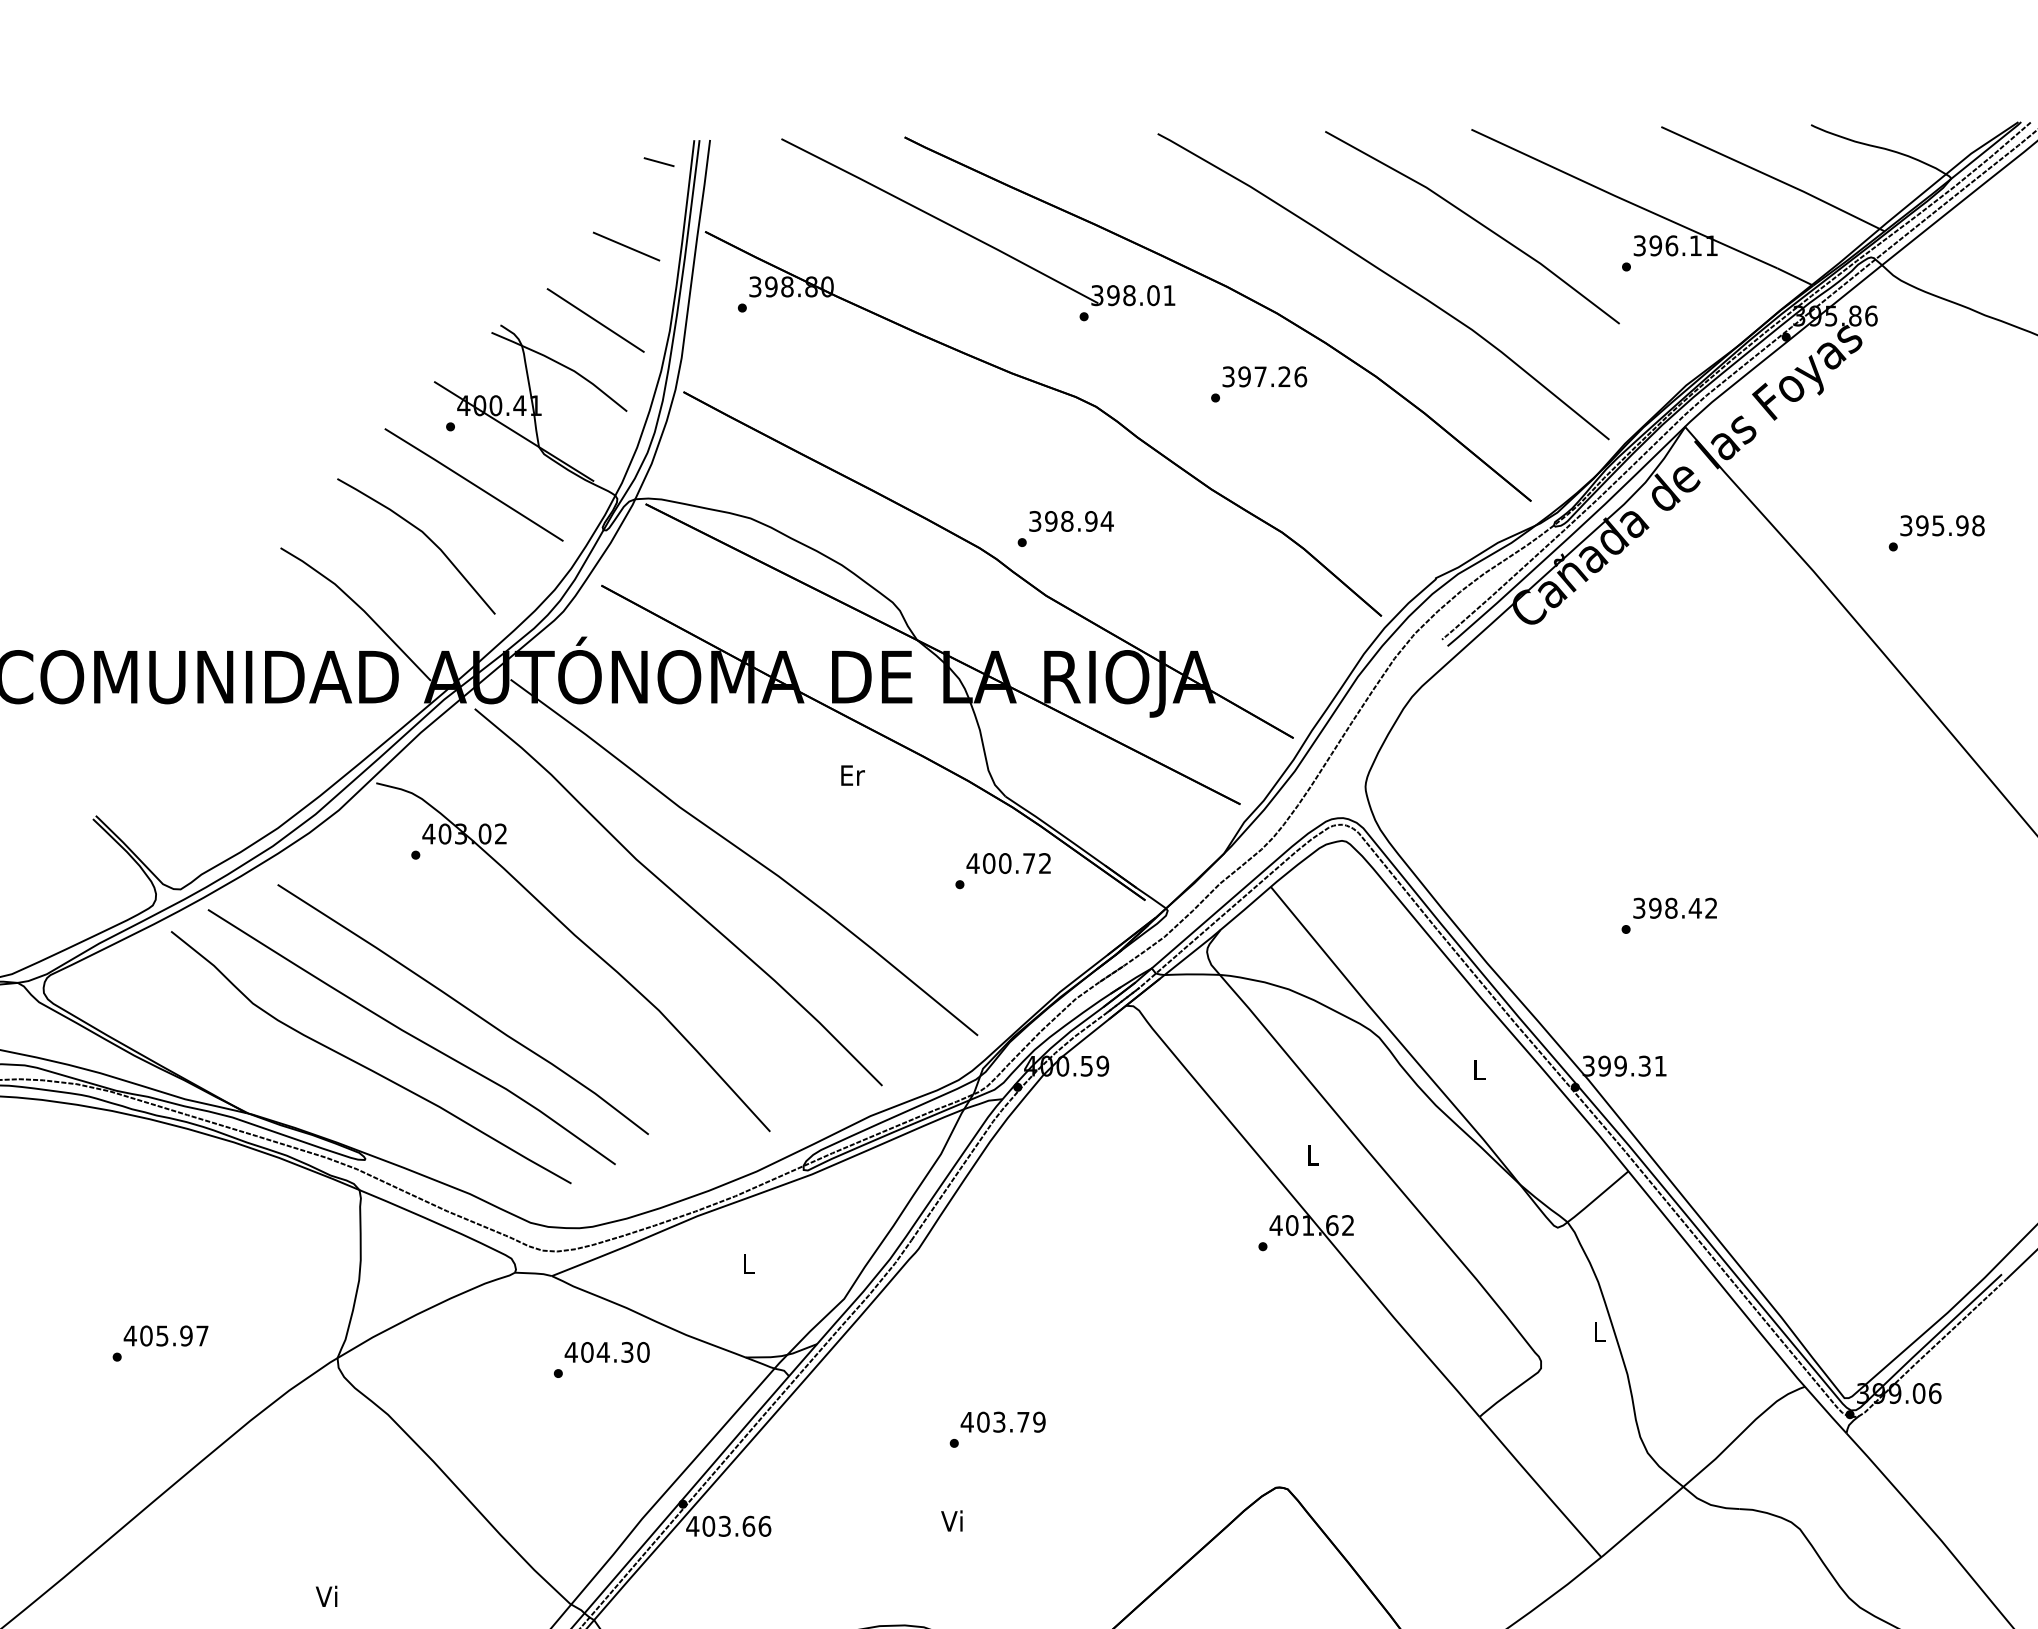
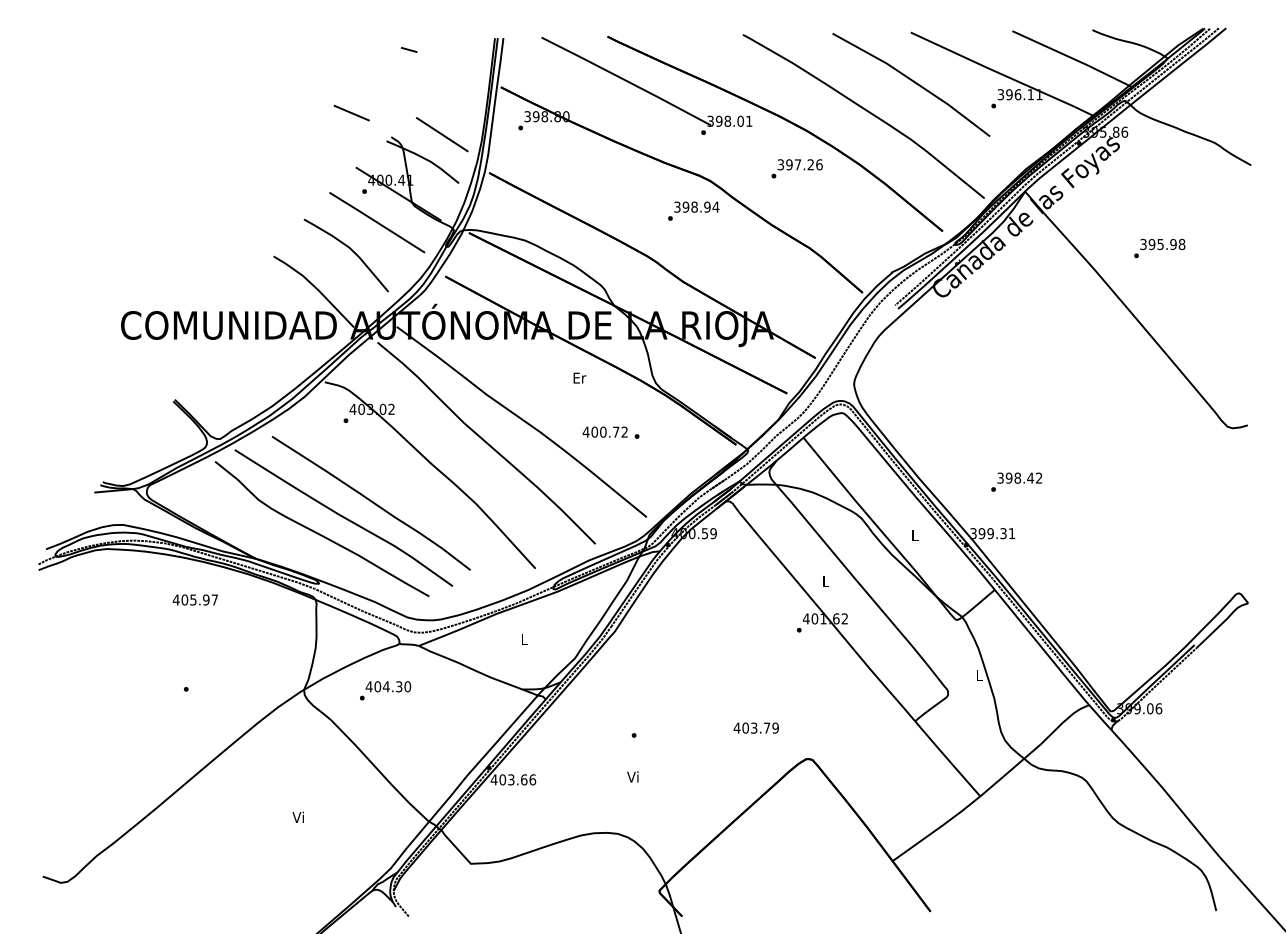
line: (659, 161) -> (409, 49), moved
line: (626, 245) -> (351, 112), moved
text: (1065, 527) -> (693, 210), moved
text: (1007, 862) -> (604, 431), moved
text: (1668, 914) -> (1016, 481), moved
text: (164, 1335) -> (194, 599), moved
text: (601, 1359) -> (385, 690), moved
text: (1001, 1421) -> (755, 727), moved

